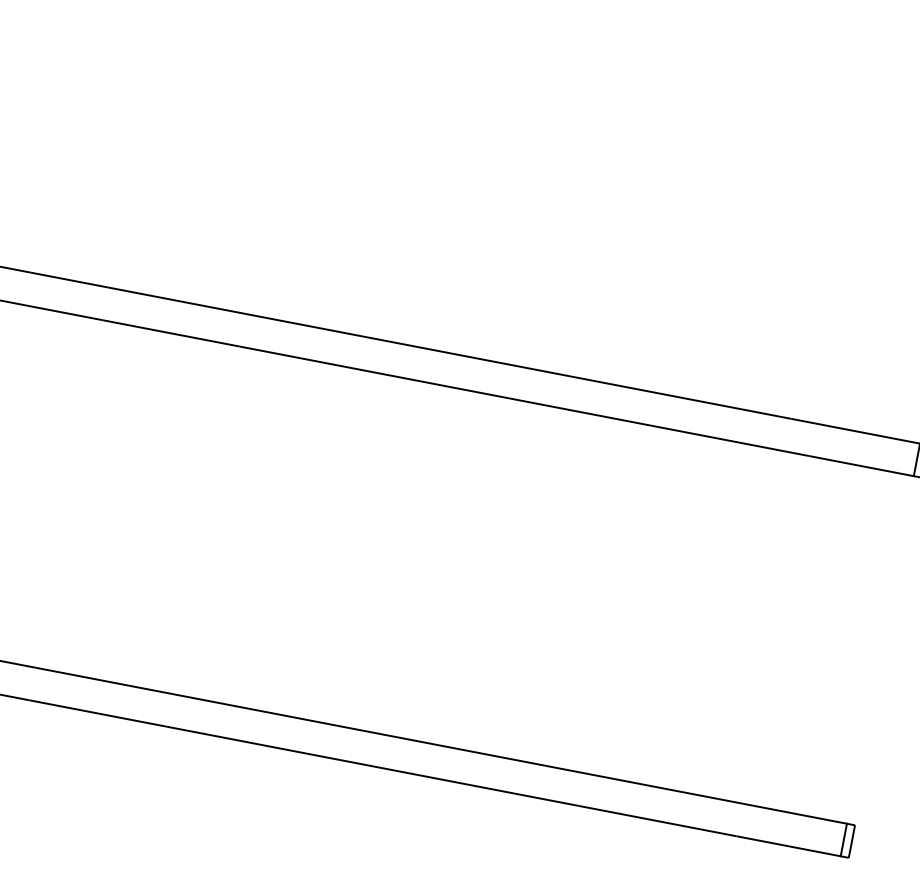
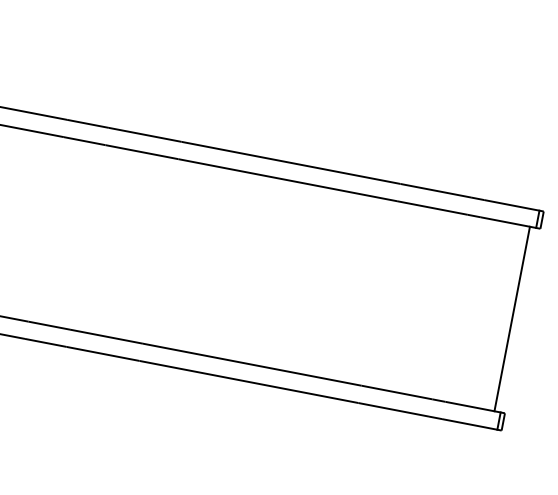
line: (867, 646) -> (511, 318), added

